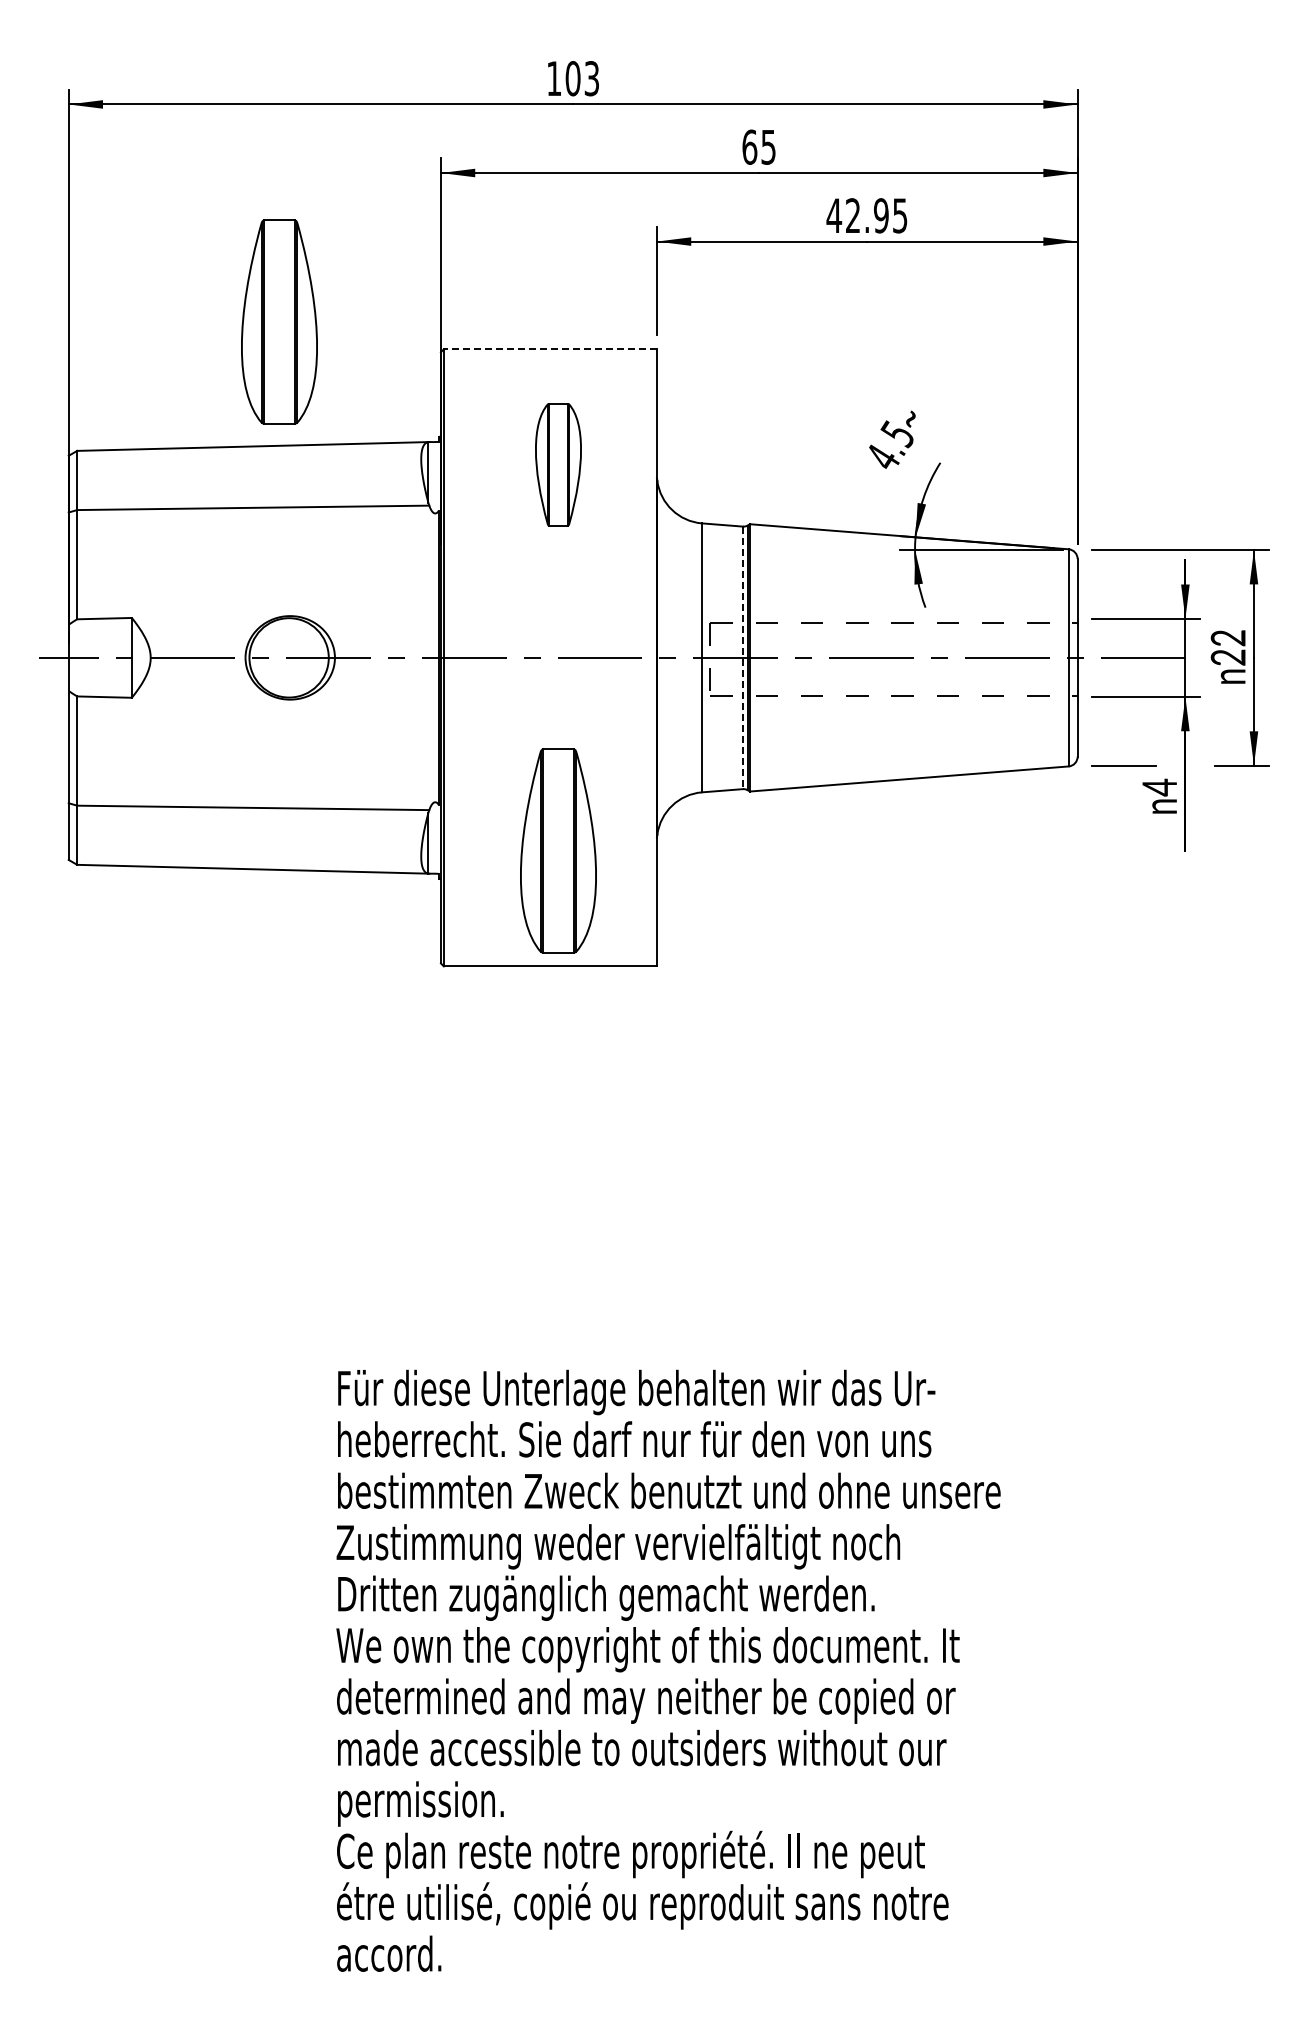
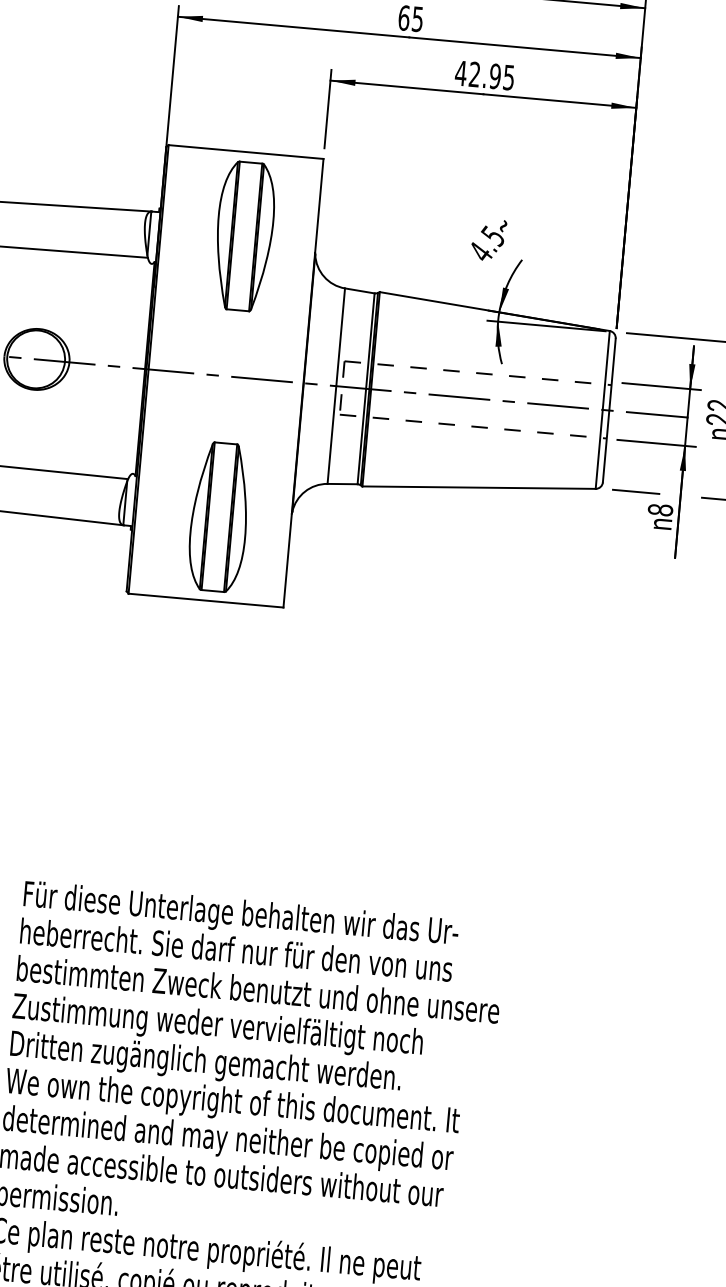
part: (279, 321) -> (50, 114), removed
line: (550, 349) -> (246, 152), dashed -> solid
part: (558, 464) -> (244, 236), size x1.67
line: (743, 658) -> (366, 389), dashed -> solid
text: (1159, 787) -> (660, 510), 4 -> 8

